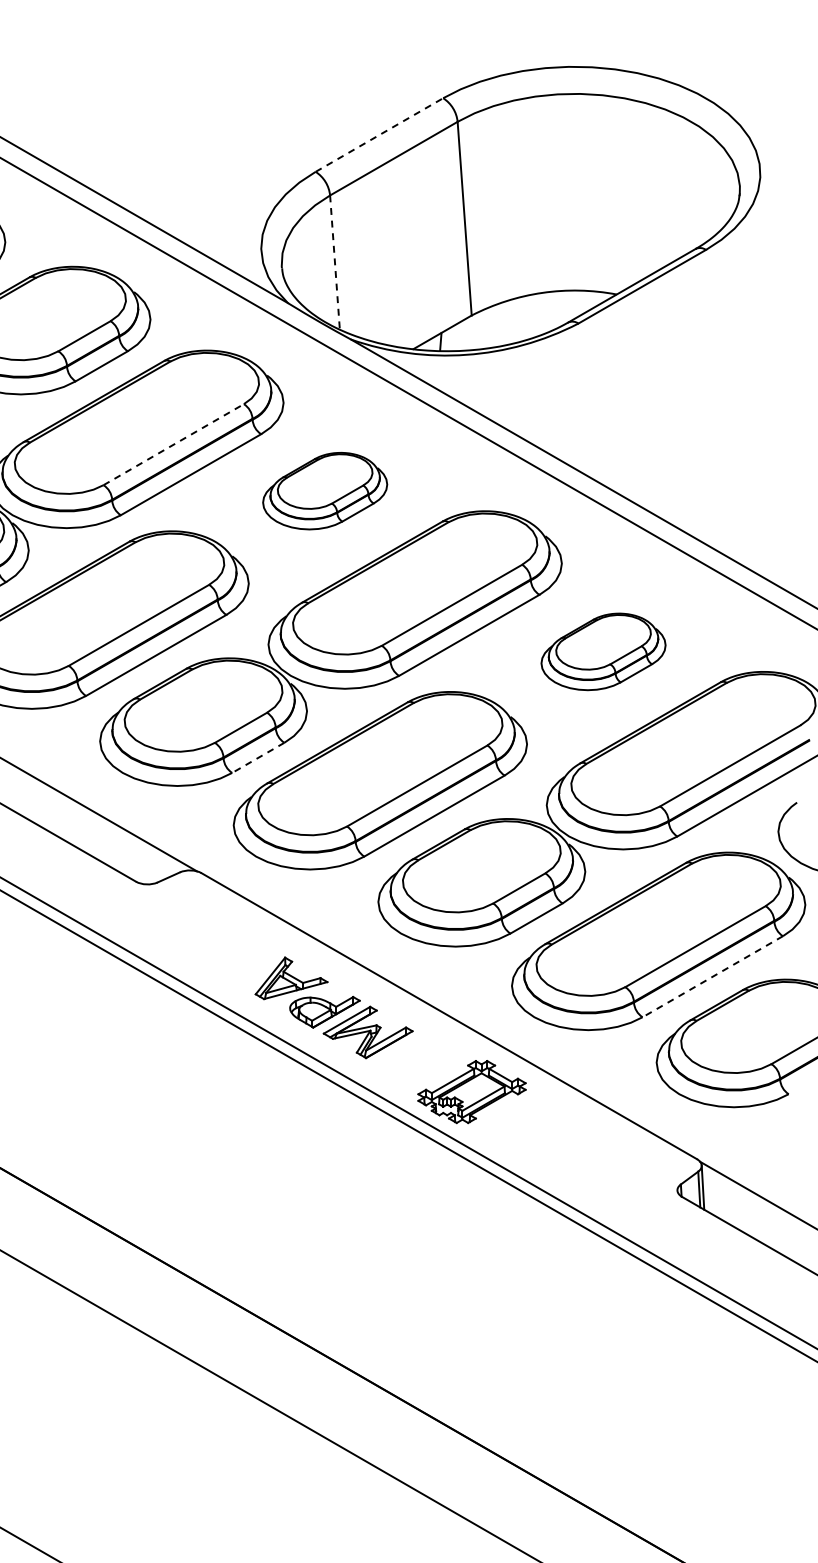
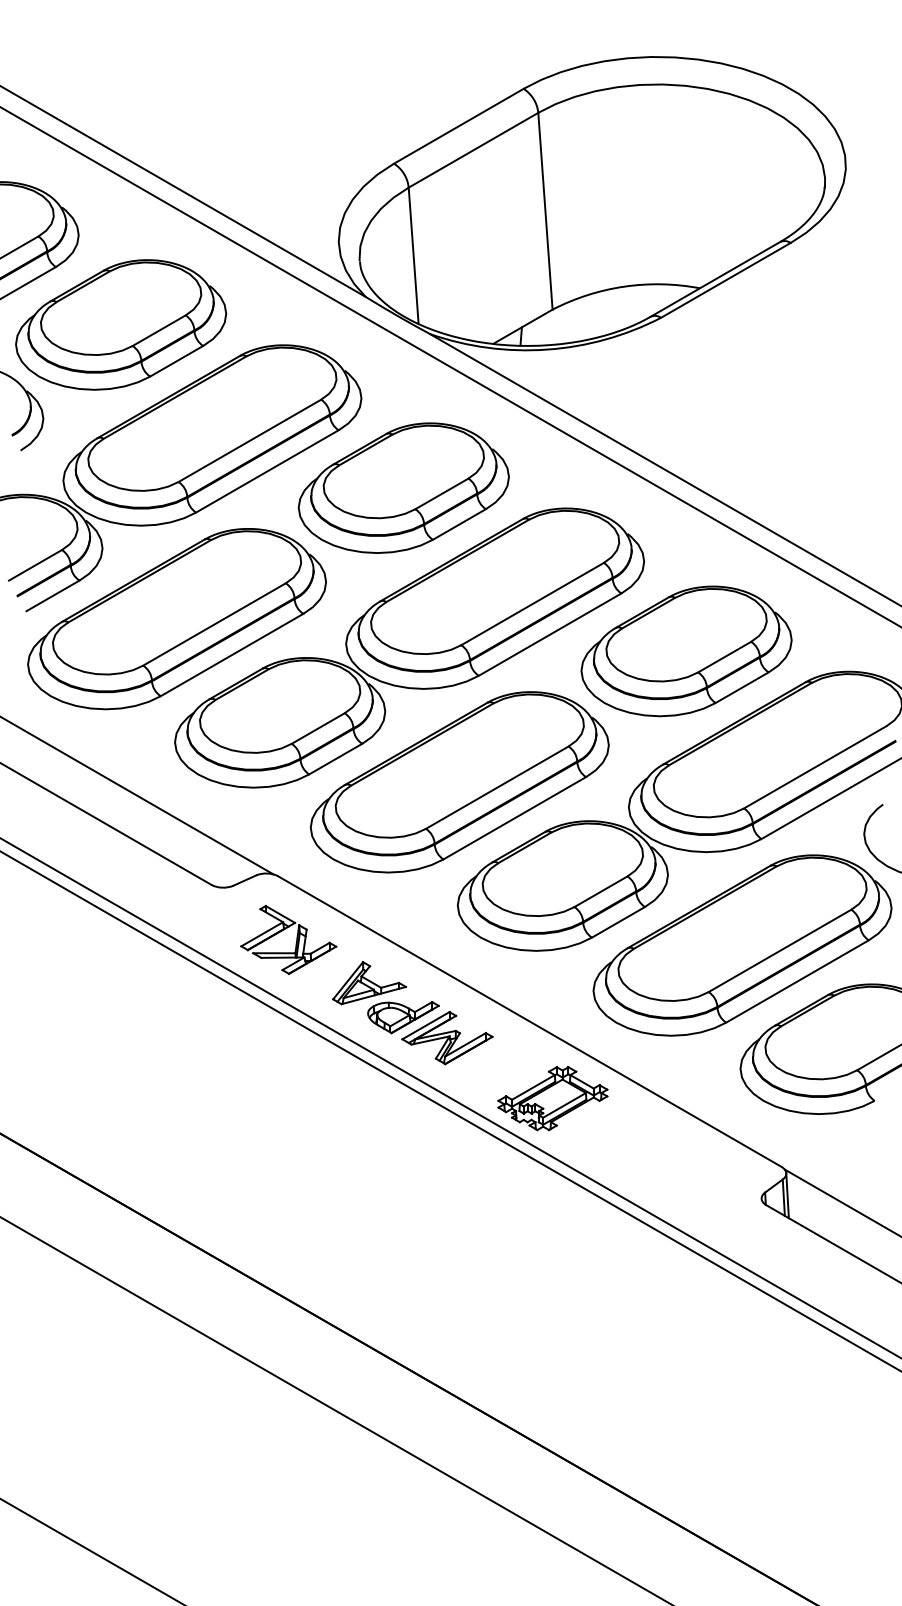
line: (379, 135) -> (458, 126), dashed -> solid
line: (334, 263) -> (413, 256), dashed -> solid
line: (174, 444) -> (250, 440), dashed -> solid
part: (324, 490) -> (403, 487), size x1.67
part: (603, 651) -> (686, 651), size x1.67
line: (258, 758) -> (335, 759), dashed -> solid
part: (219, 935) -> (296, 939), added
line: (712, 976) -> (797, 981), dashed -> solid

